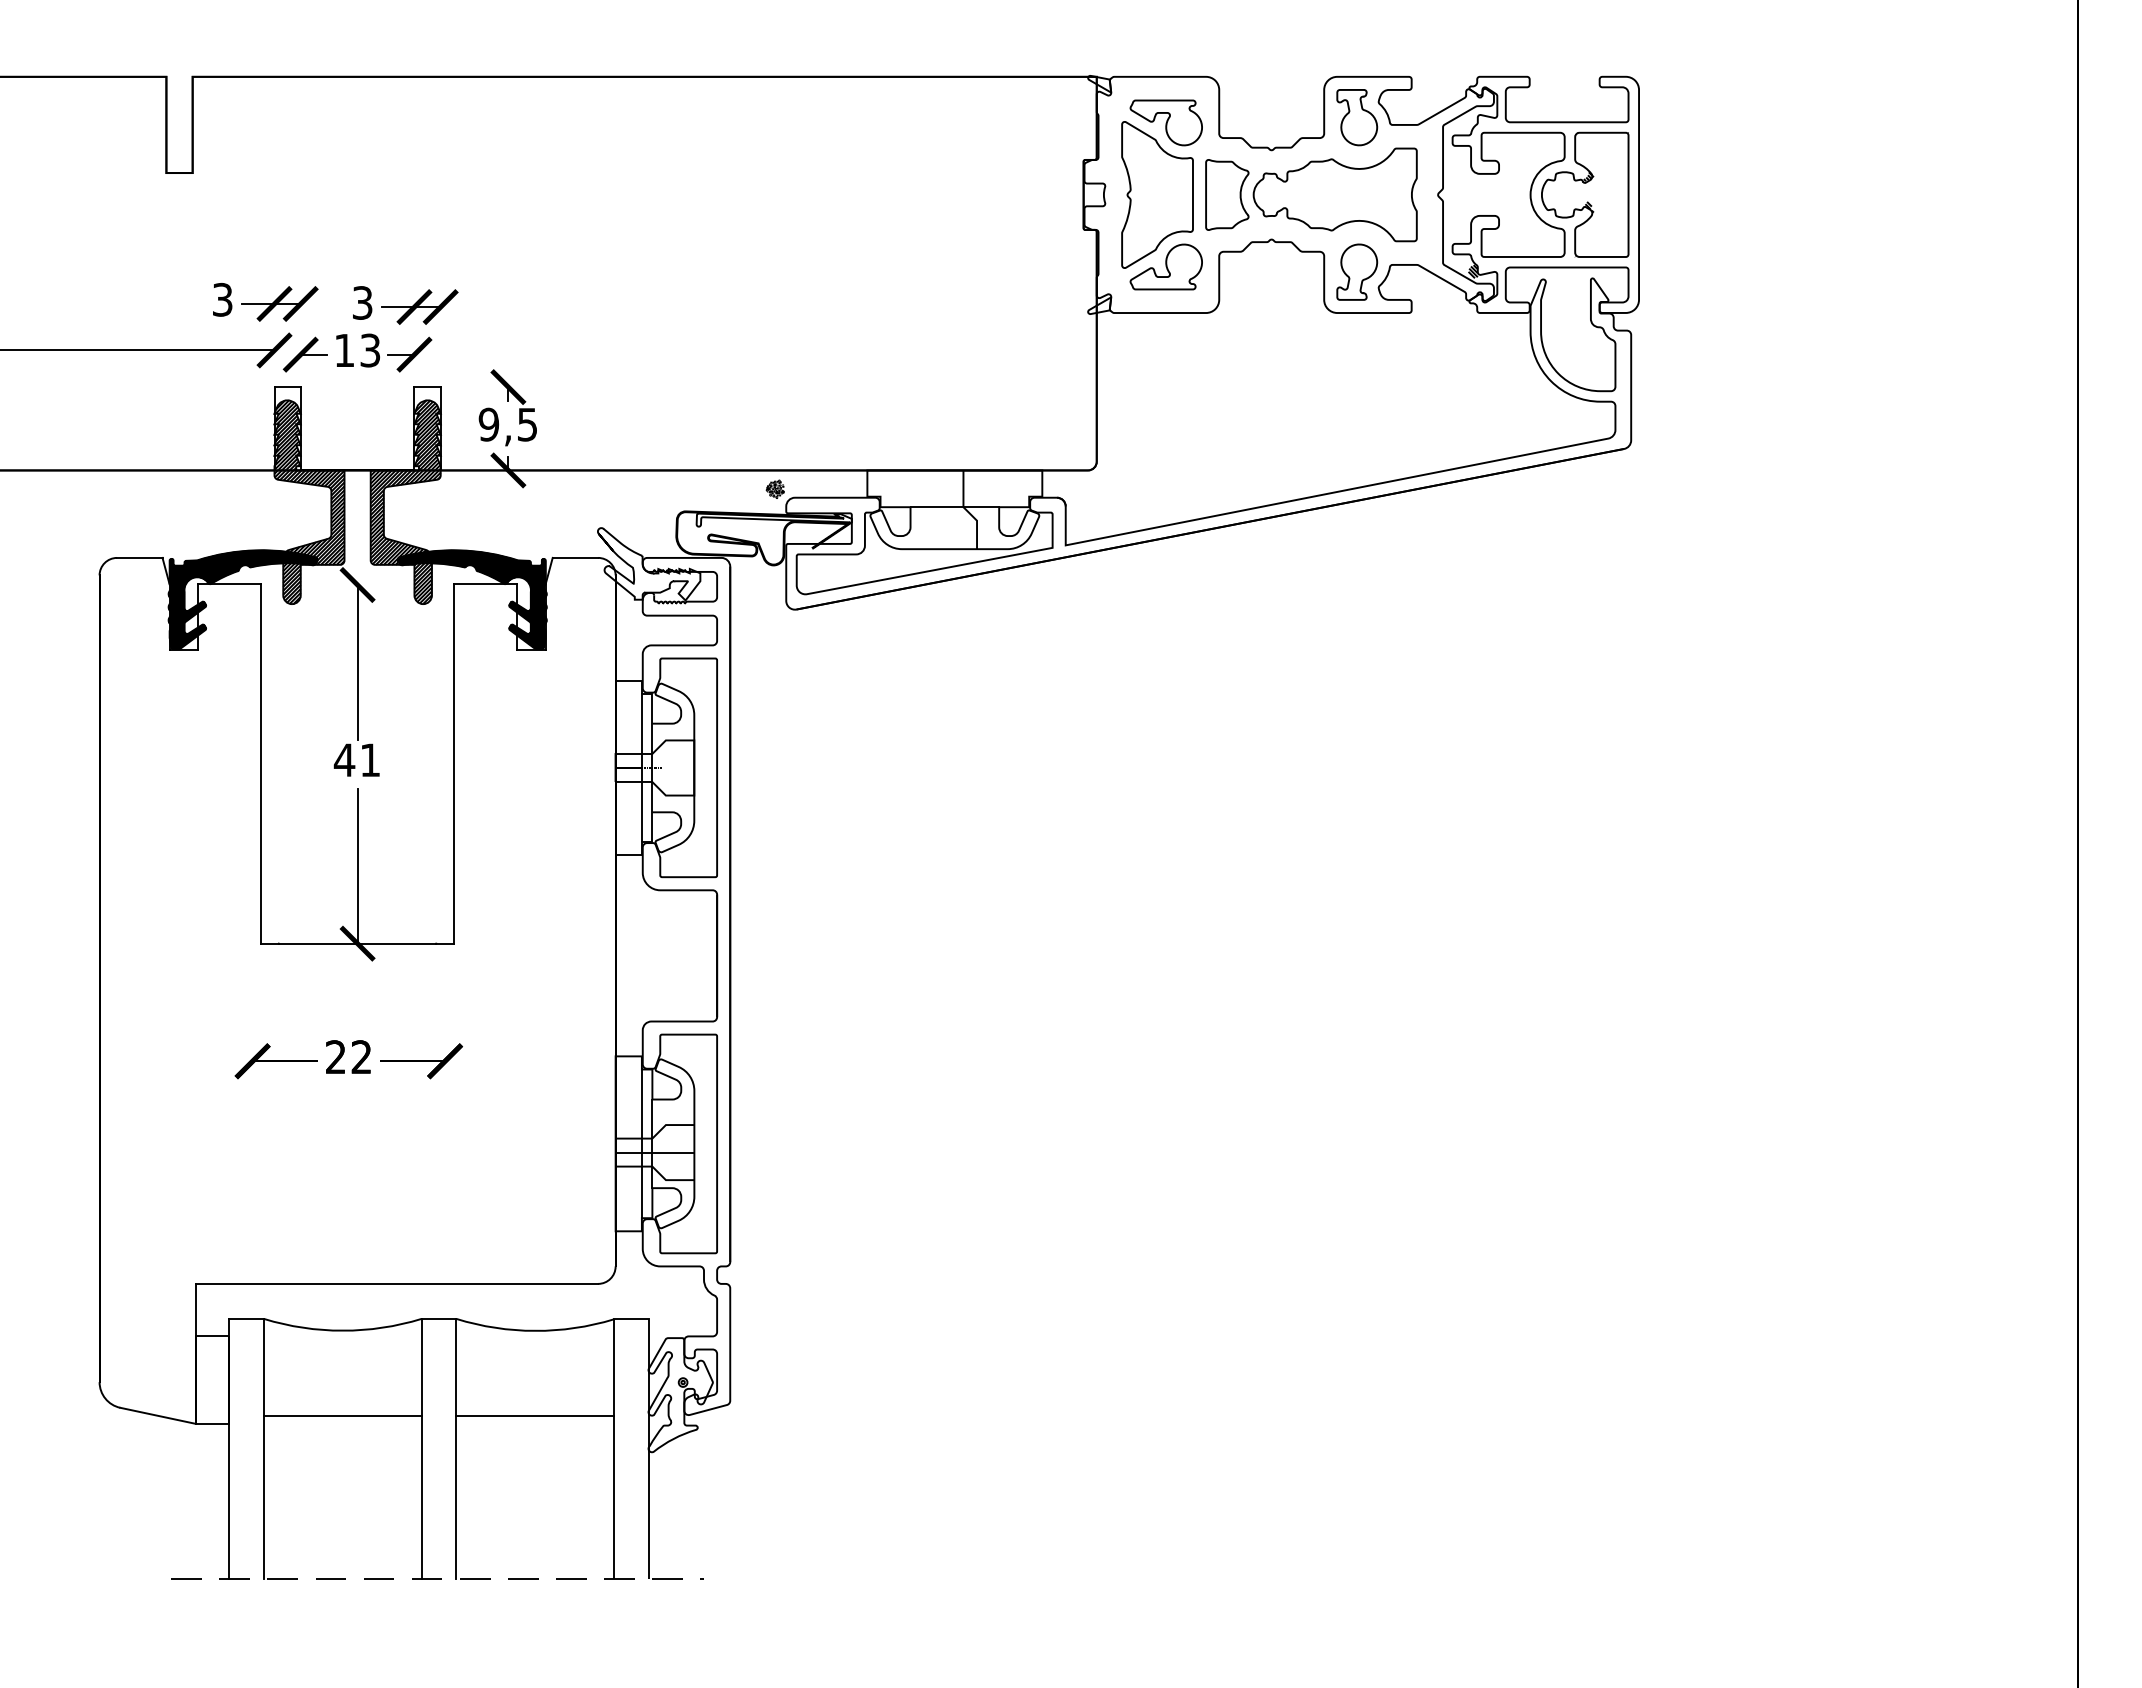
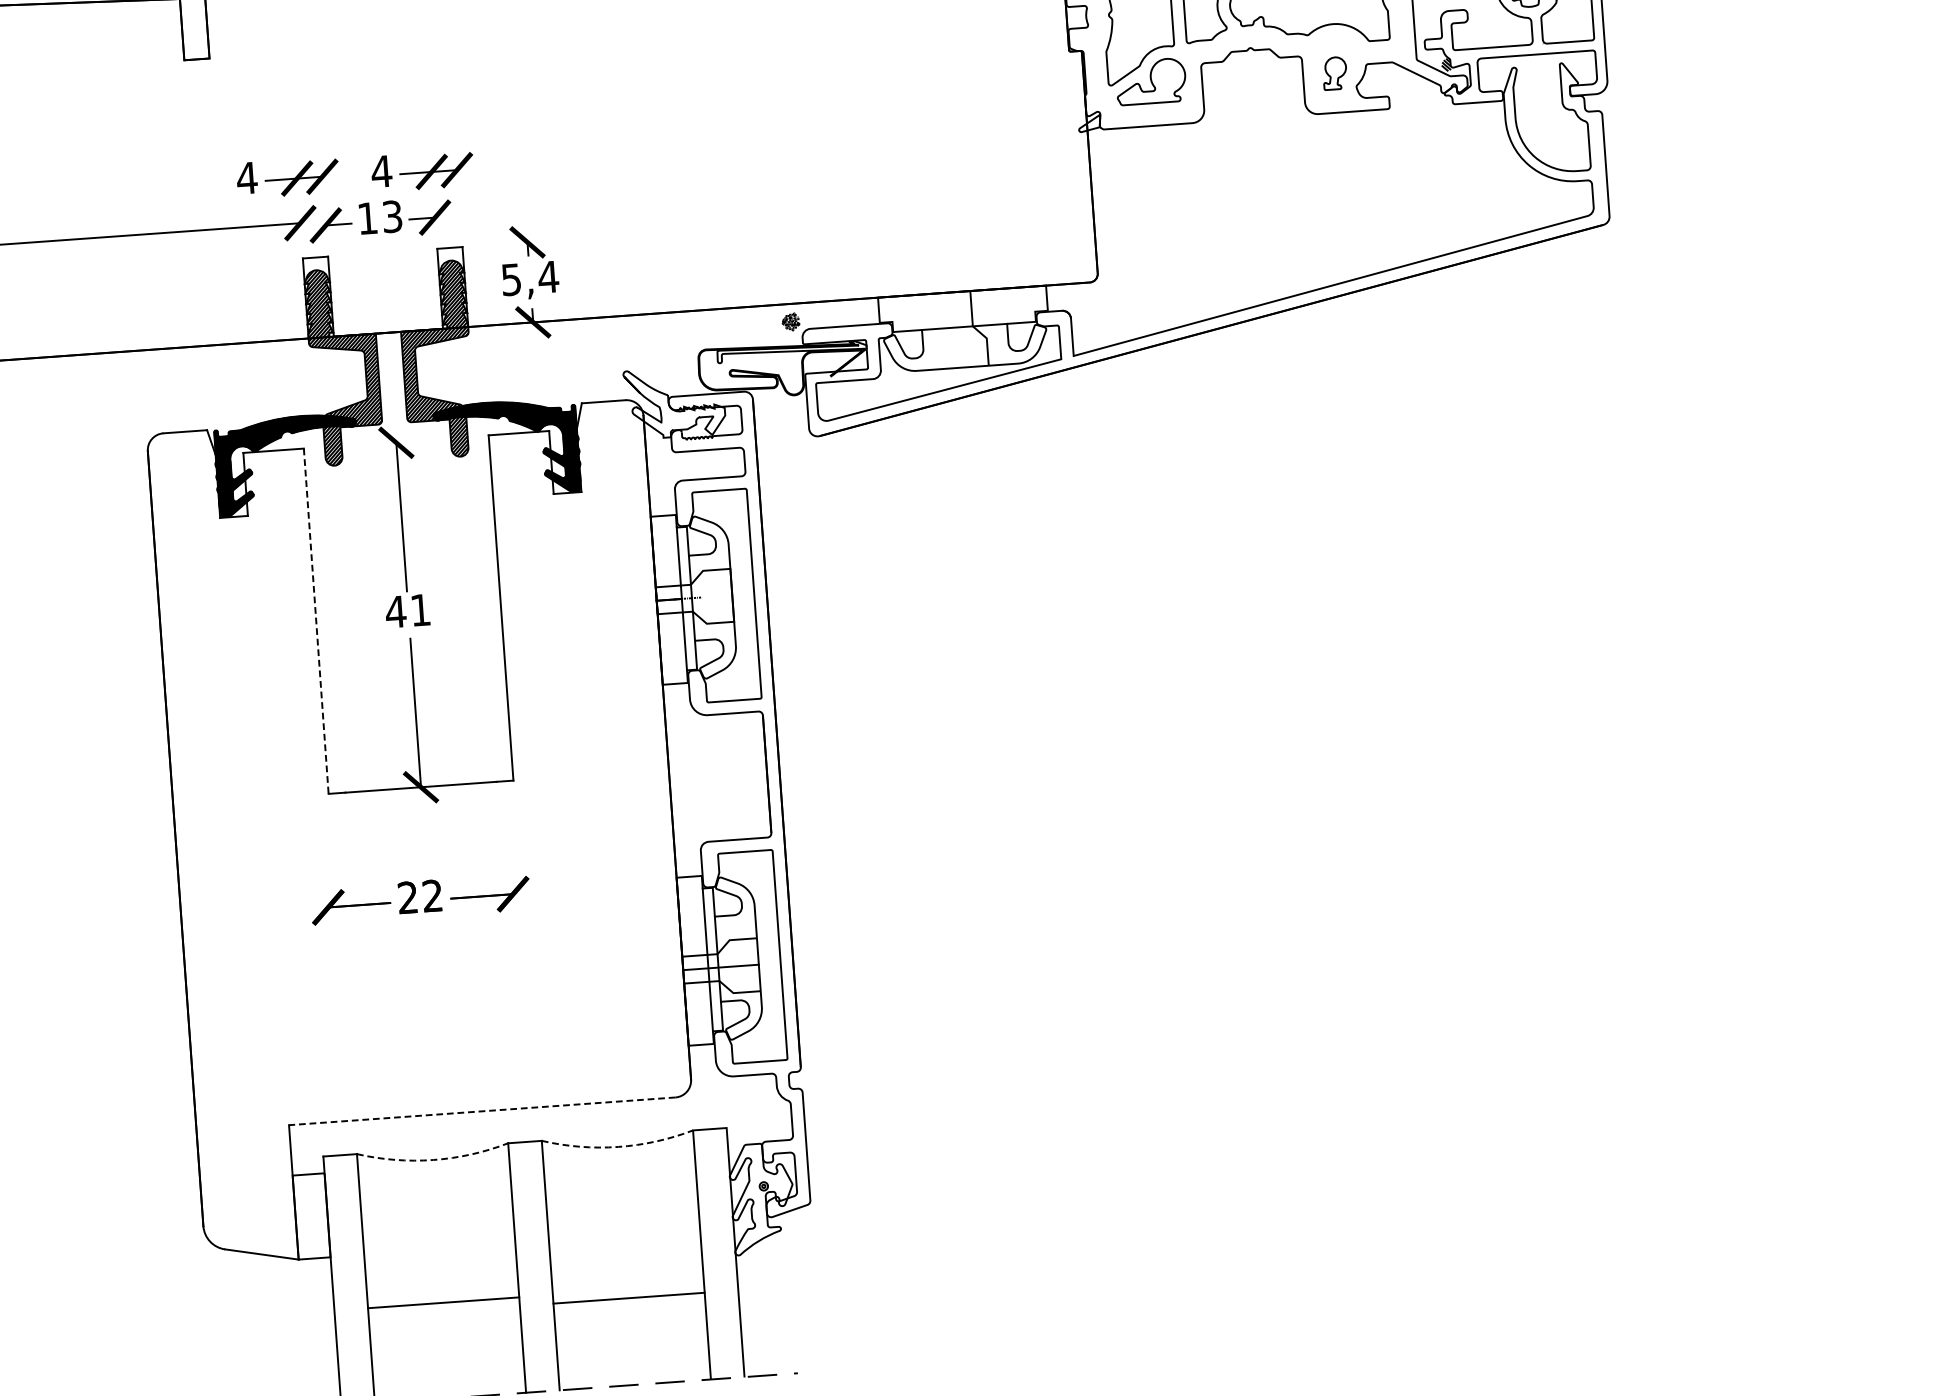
part: (1357, 271) -> (1335, 72), size x0.6
text: (222, 299) -> (246, 177), 3 -> 4
text: (362, 302) -> (381, 171), 3 -> 4
text: (508, 424) -> (530, 278), 9,5 -> 5,4
line: (261, 763) -> (316, 620), solid -> dashed
line: (396, 1283) -> (481, 1110), solid -> dashed
arc: (342, 1330) -> (433, 1159), solid -> dashed
arc: (535, 1330) -> (618, 1146), solid -> dashed
line: (342, 1416) -> (443, 1302), moved
line: (534, 1416) -> (628, 1298), moved

